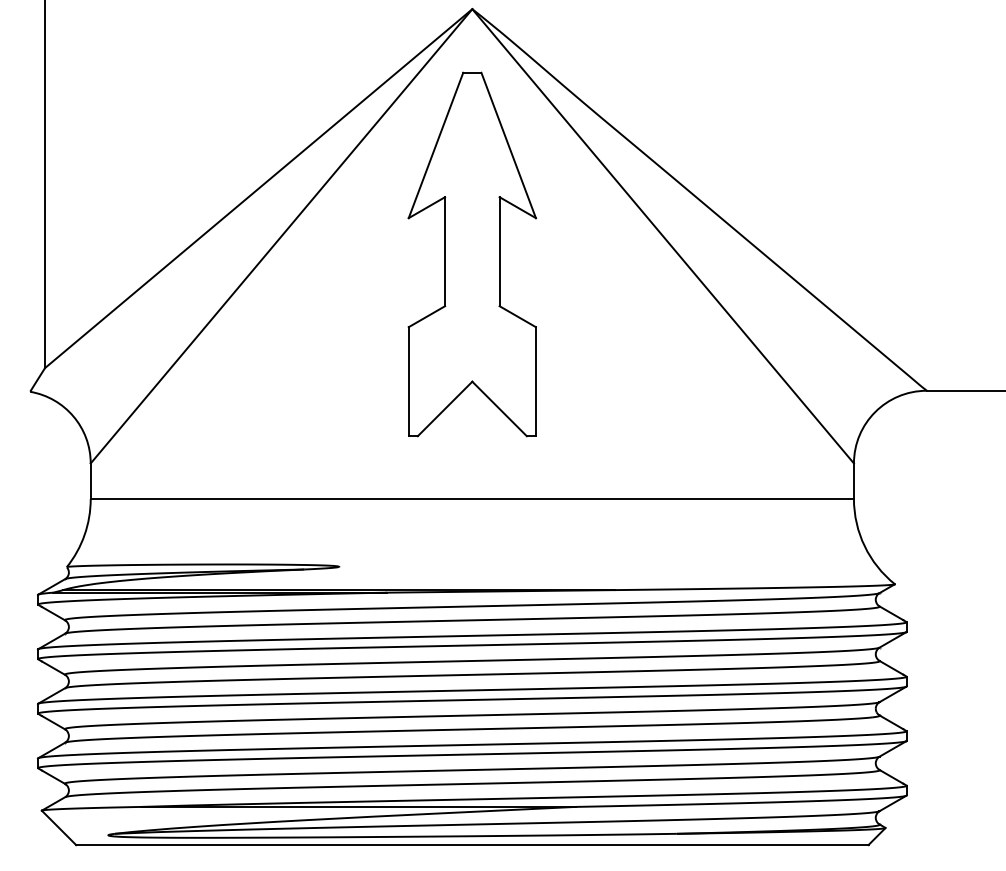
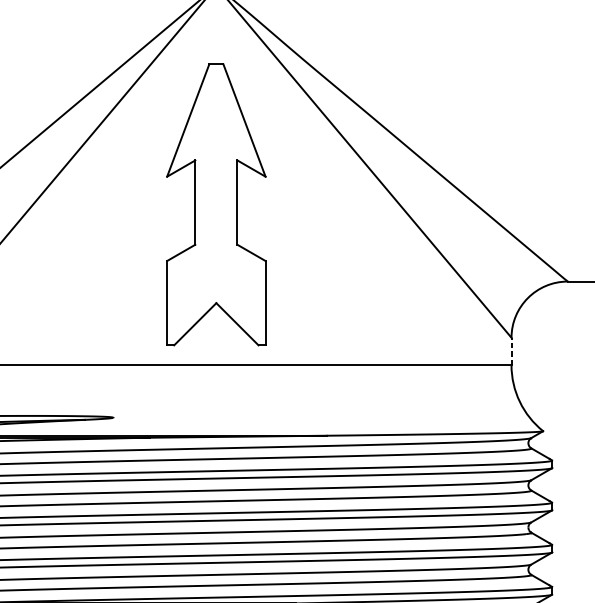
part: (471, 254) -> (215, 204), moved
line: (853, 481) -> (511, 351), solid -> dashed

